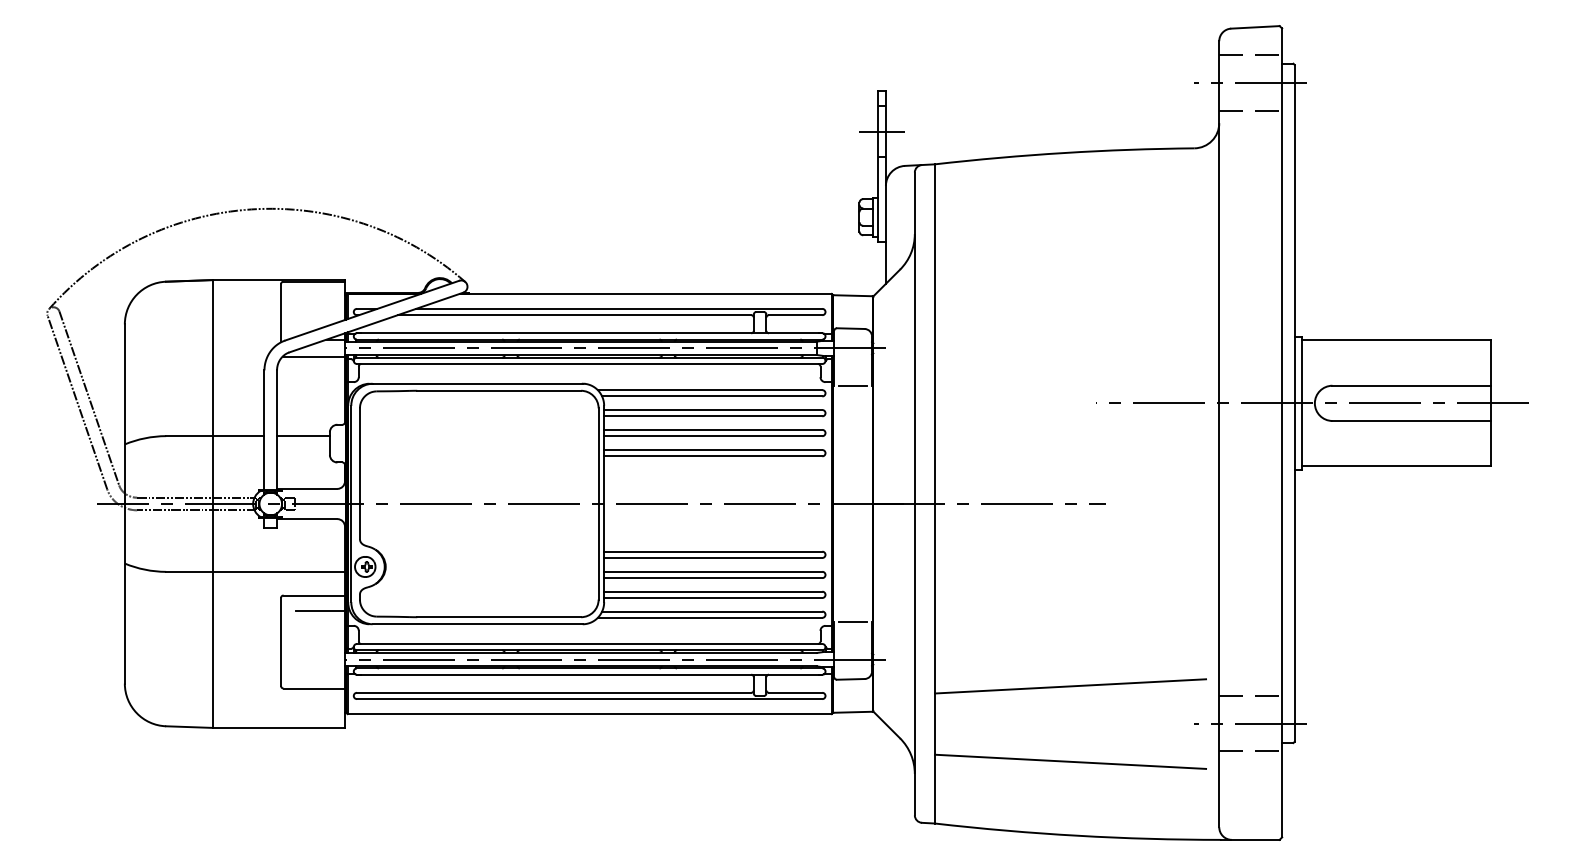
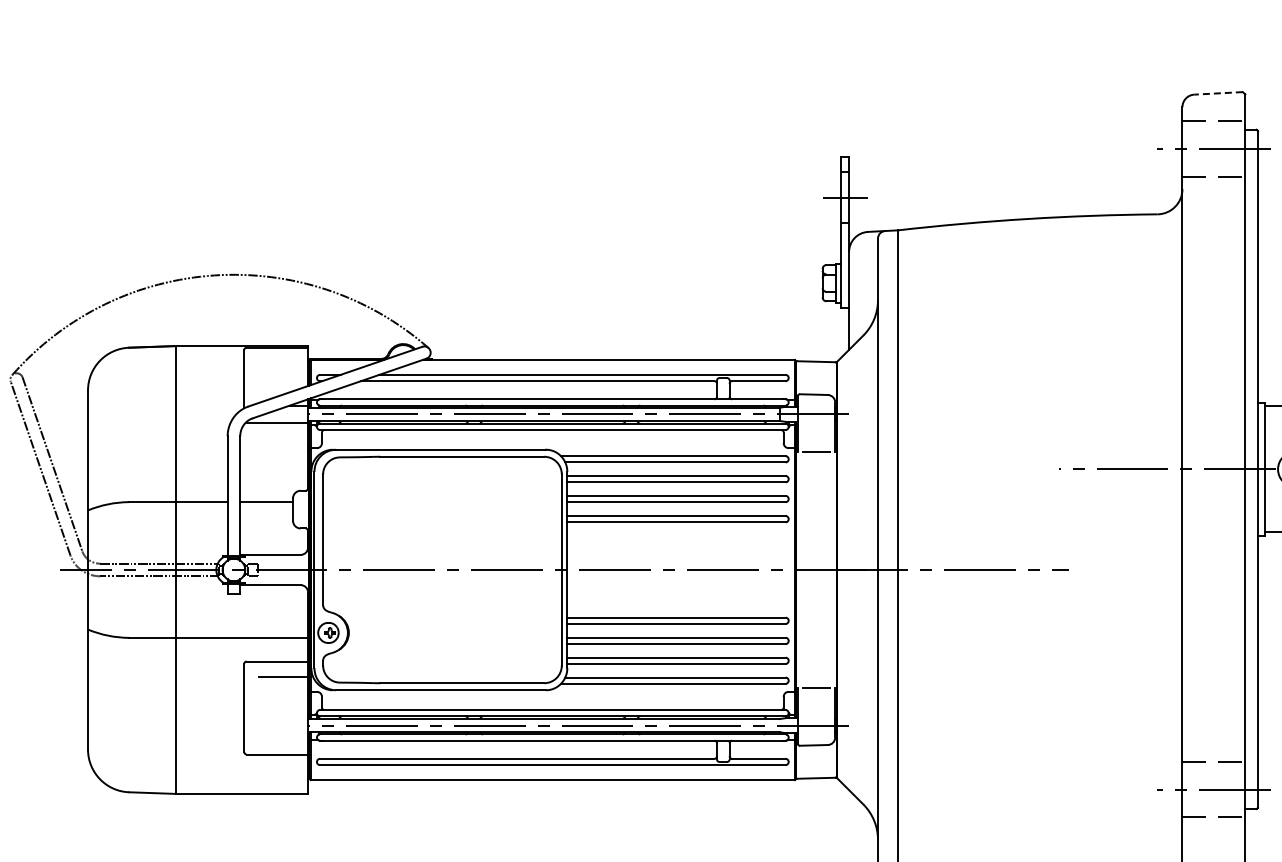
line: (1254, 27) -> (1217, 93), solid -> dashed
line: (1070, 686) -> (1033, 752), removed
line: (1070, 761) -> (1033, 827), removed

